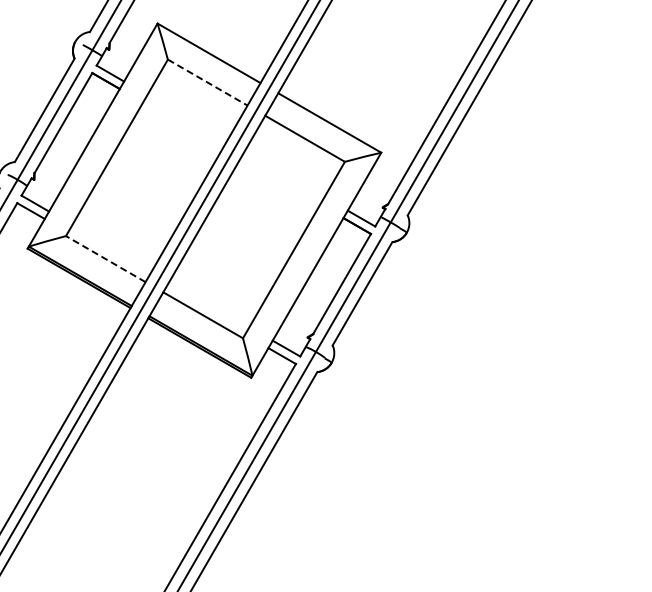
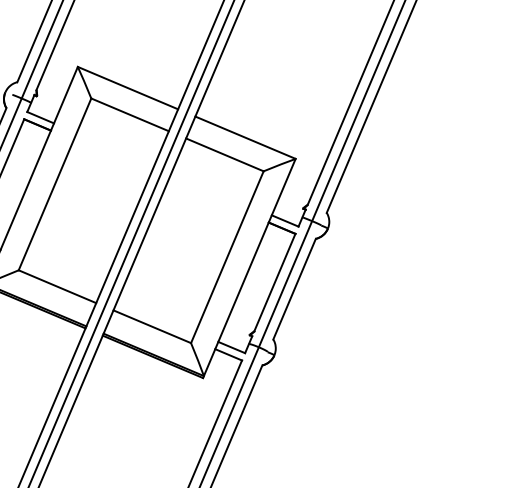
line: (207, 82) -> (129, 114), dashed -> solid
line: (105, 259) -> (57, 287), dashed -> solid

